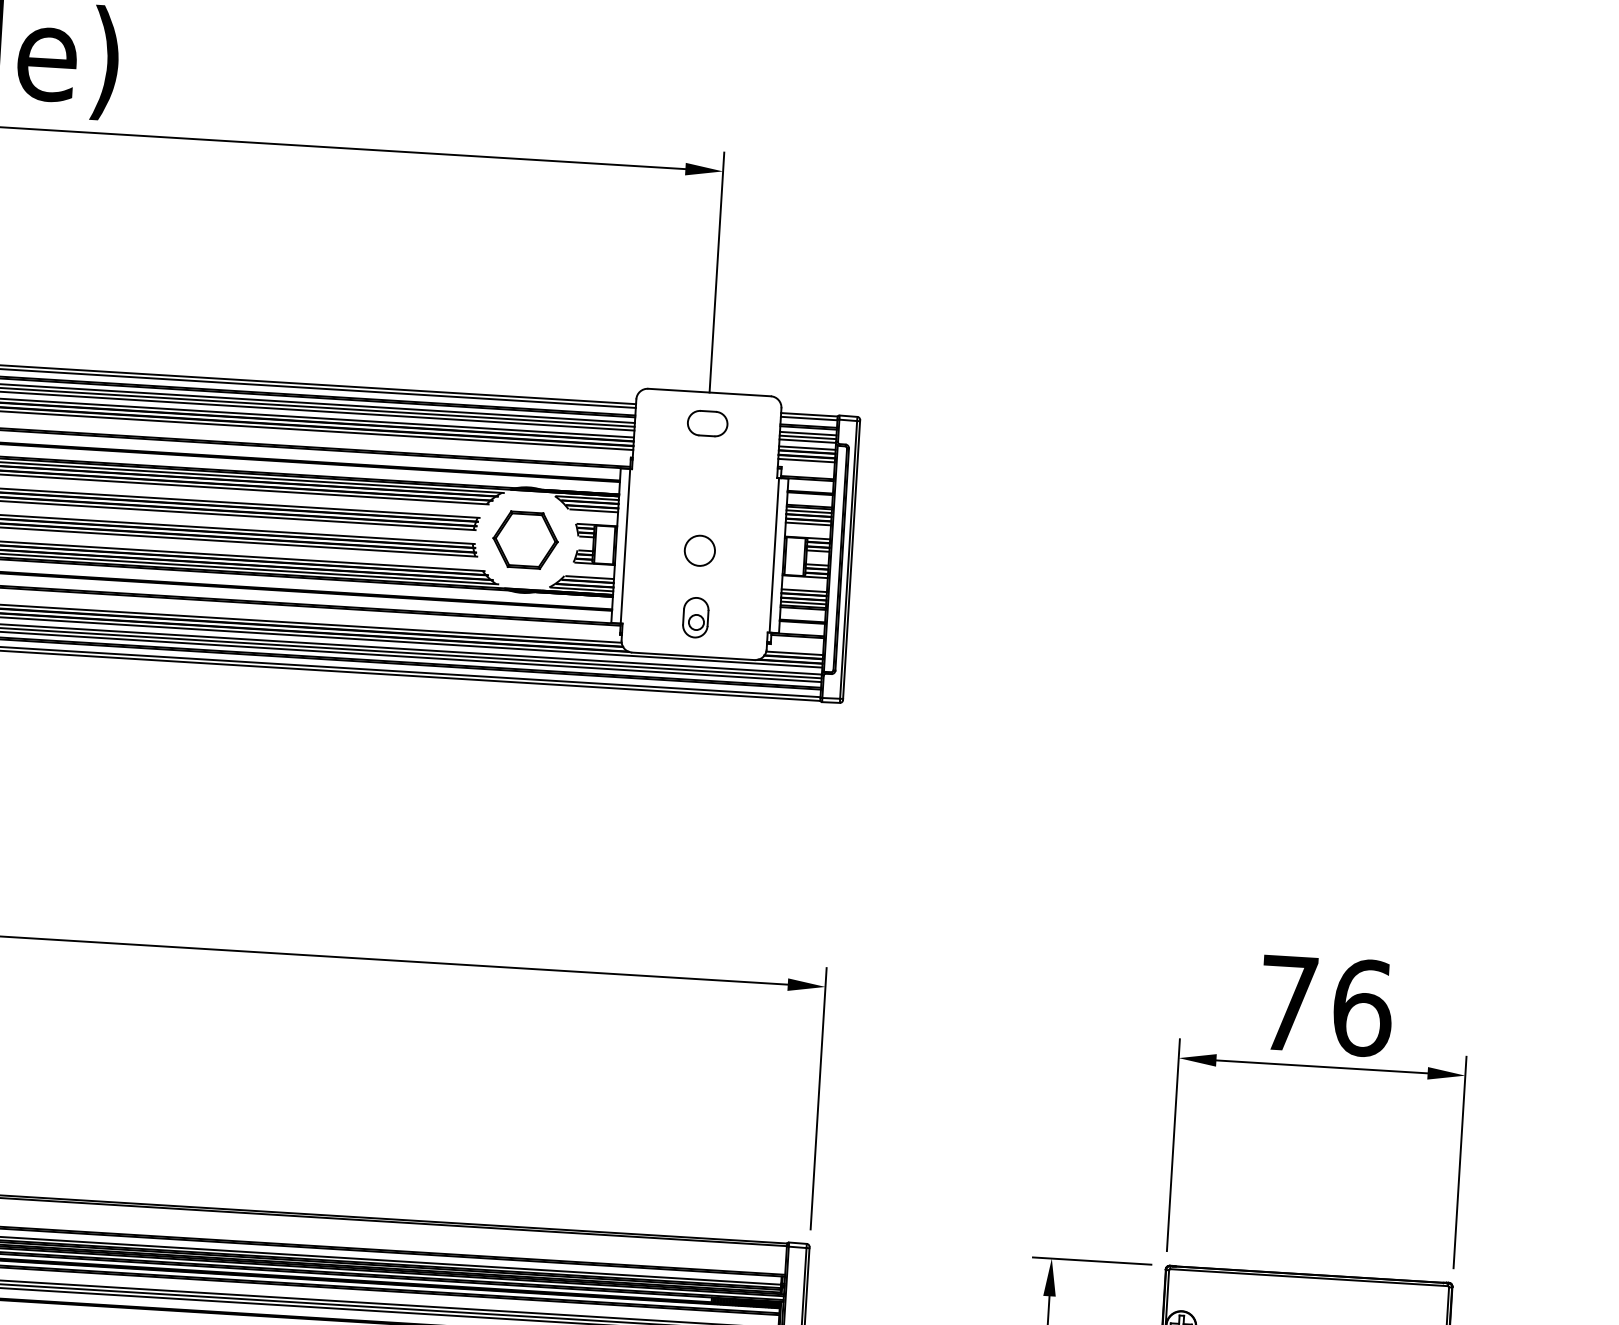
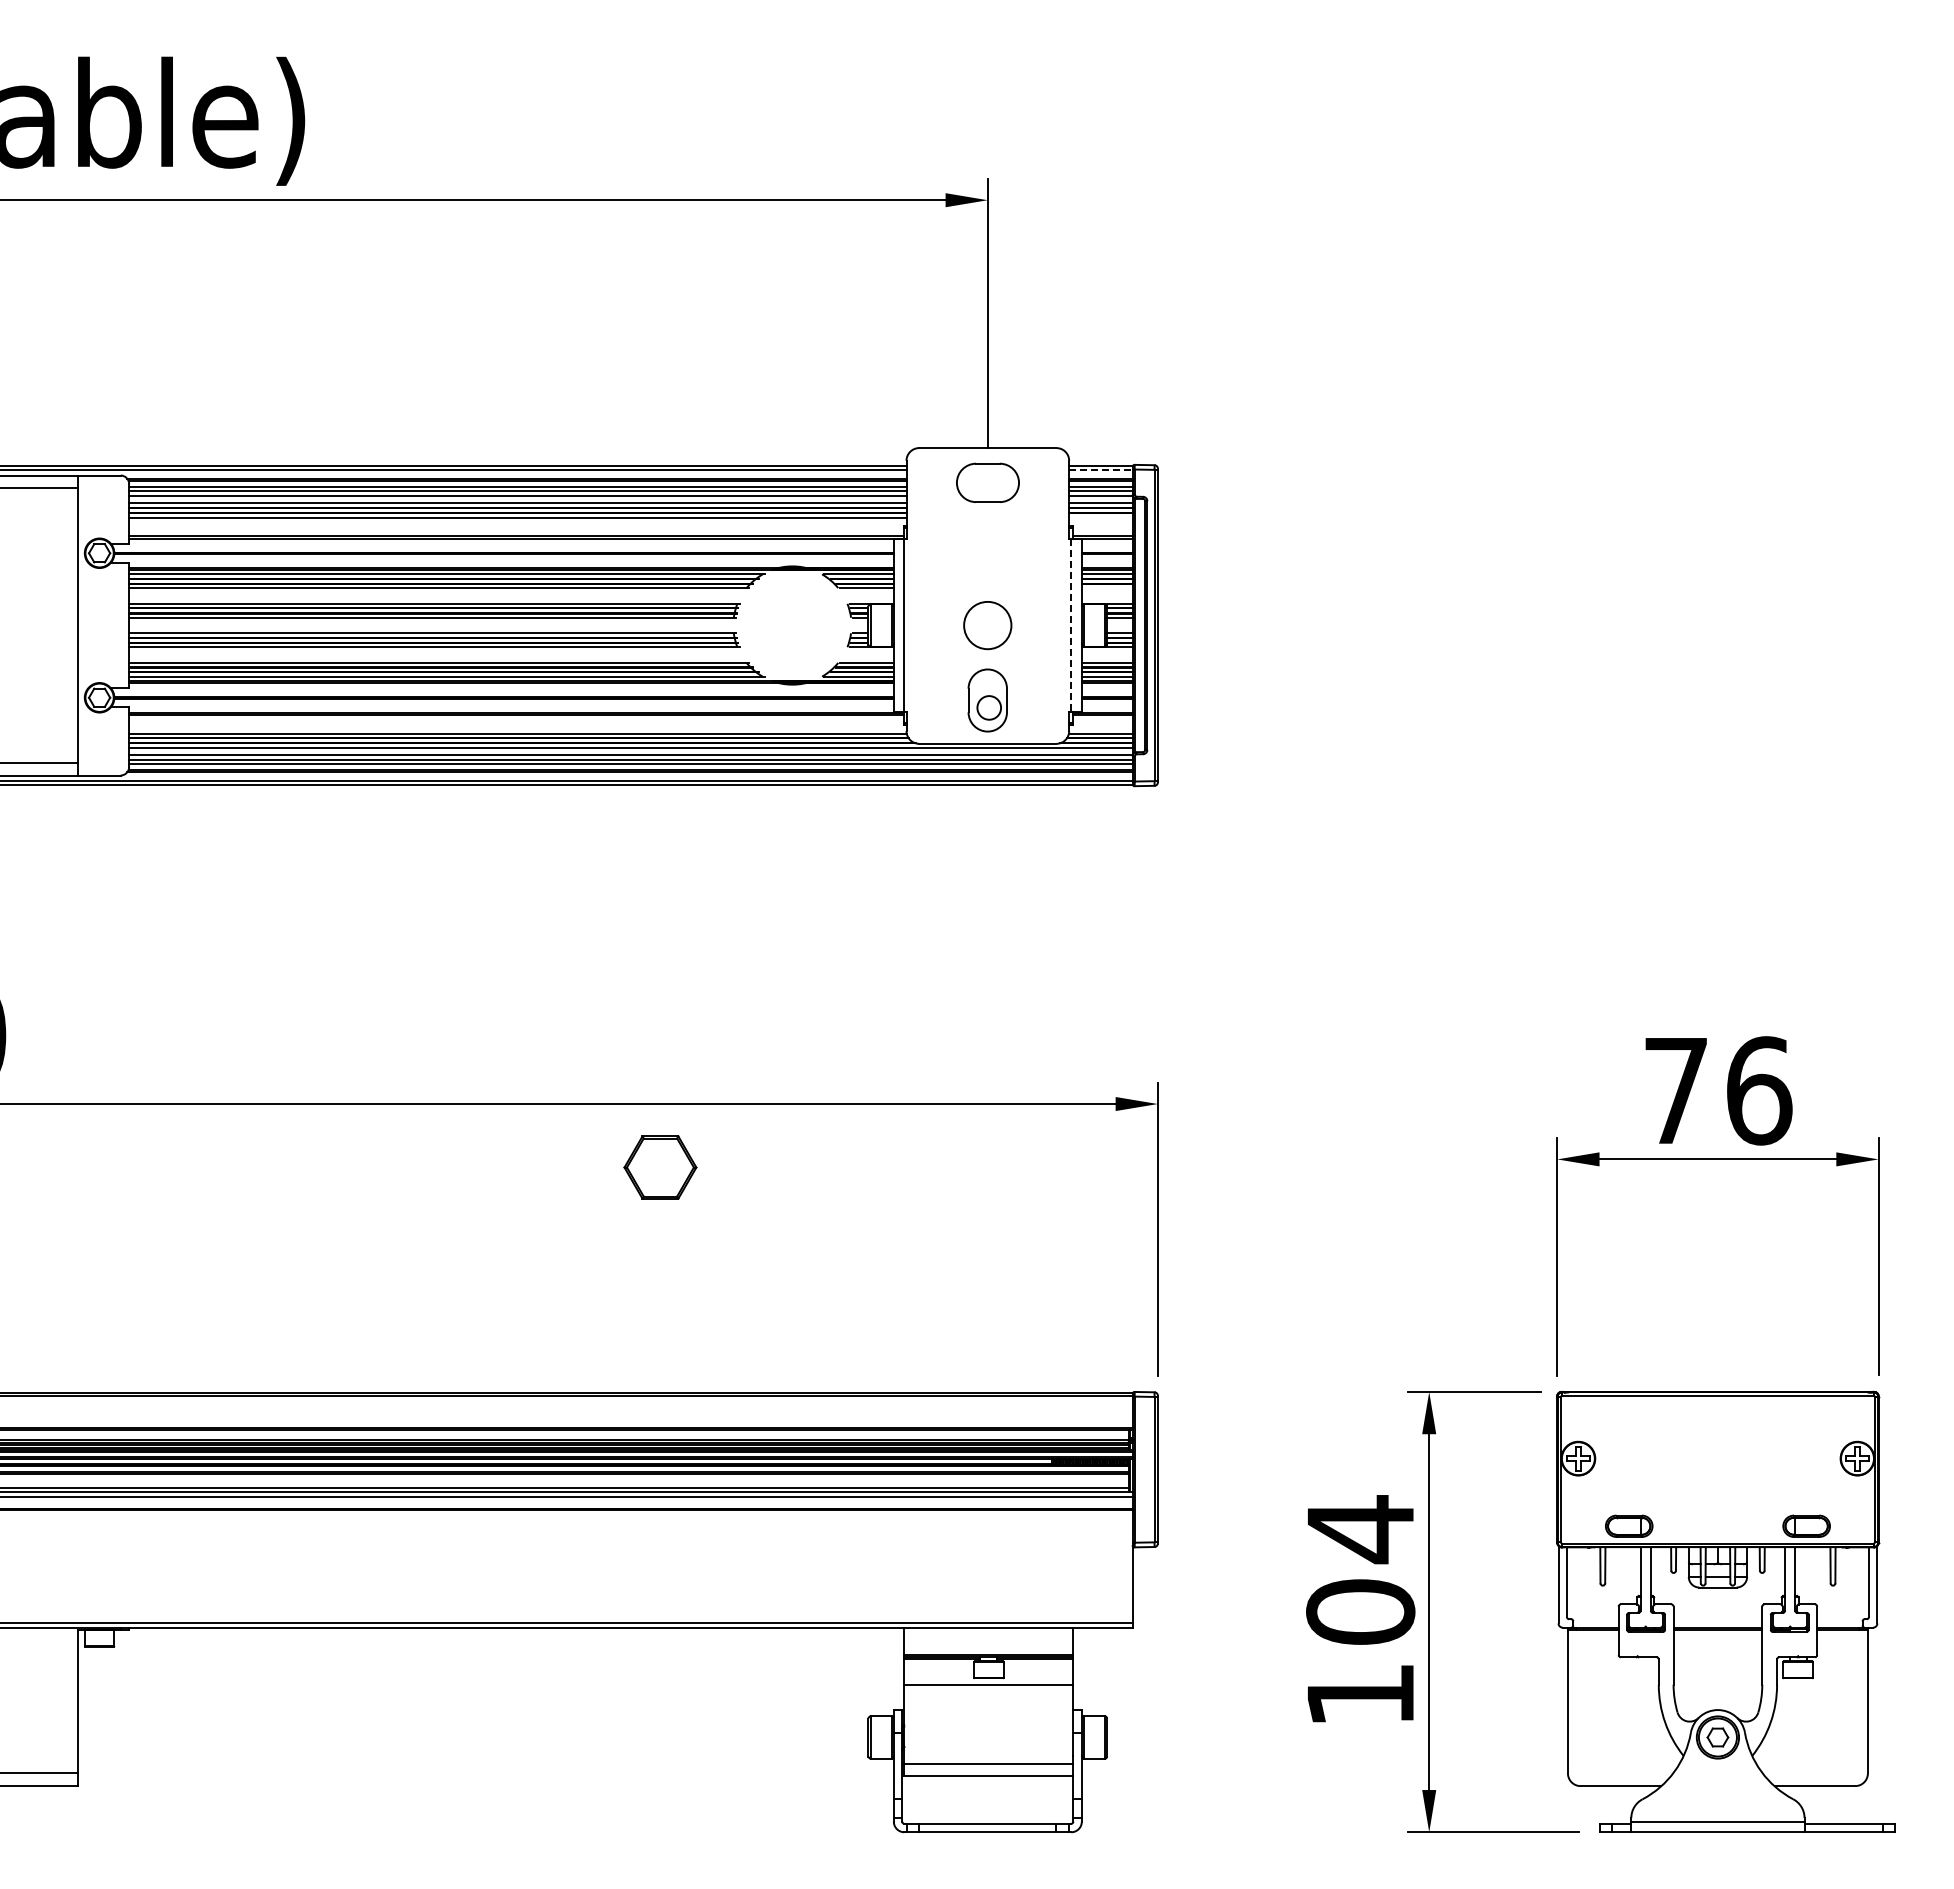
line: (808, 418) -> (1100, 470), solid -> dashed
part: (707, 423) -> (987, 482), size x1.4
line: (806, 460) -> (1100, 517), removed
line: (807, 524) -> (1106, 588), removed
part: (525, 540) -> (660, 1167), moved
circle: (699, 550) -> (987, 625), size x1.4
line: (774, 555) -> (1071, 625), solid -> dashed
part: (695, 617) -> (987, 700), size x1.4

